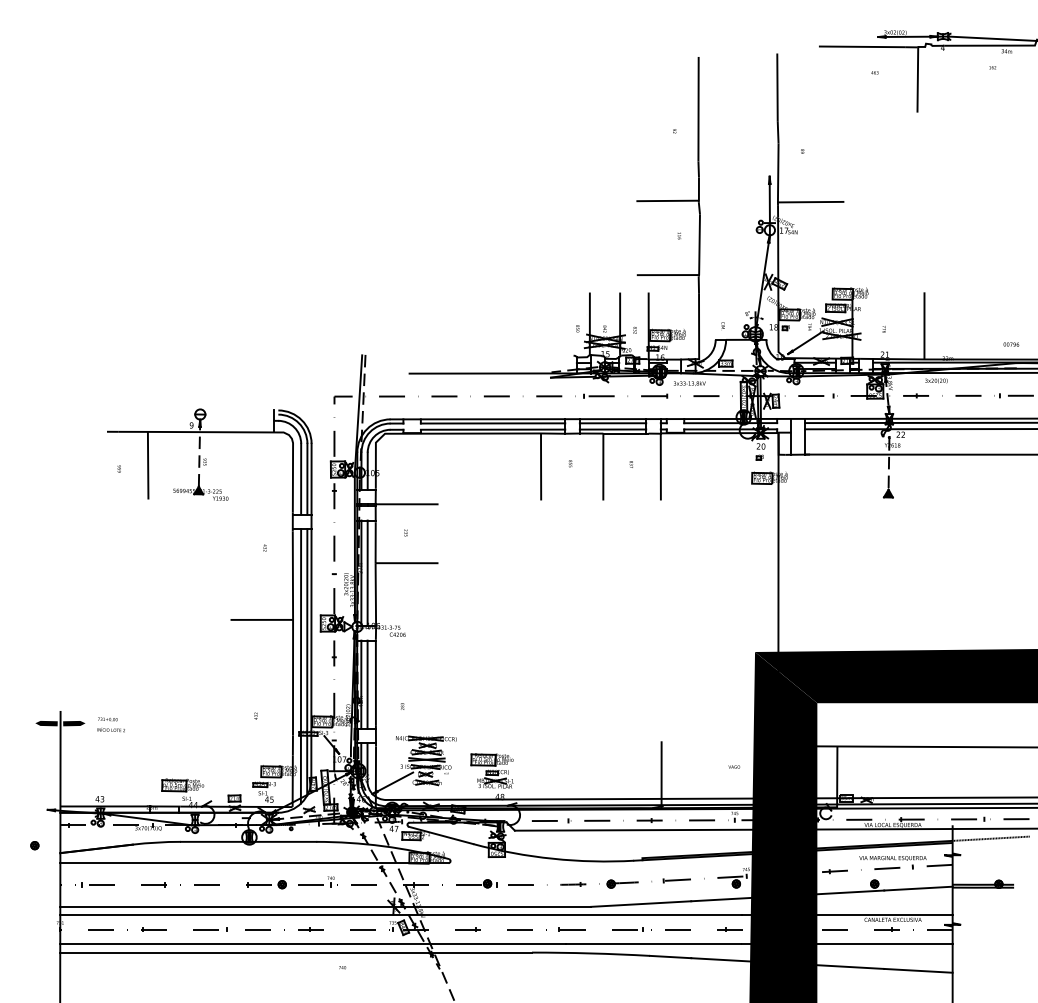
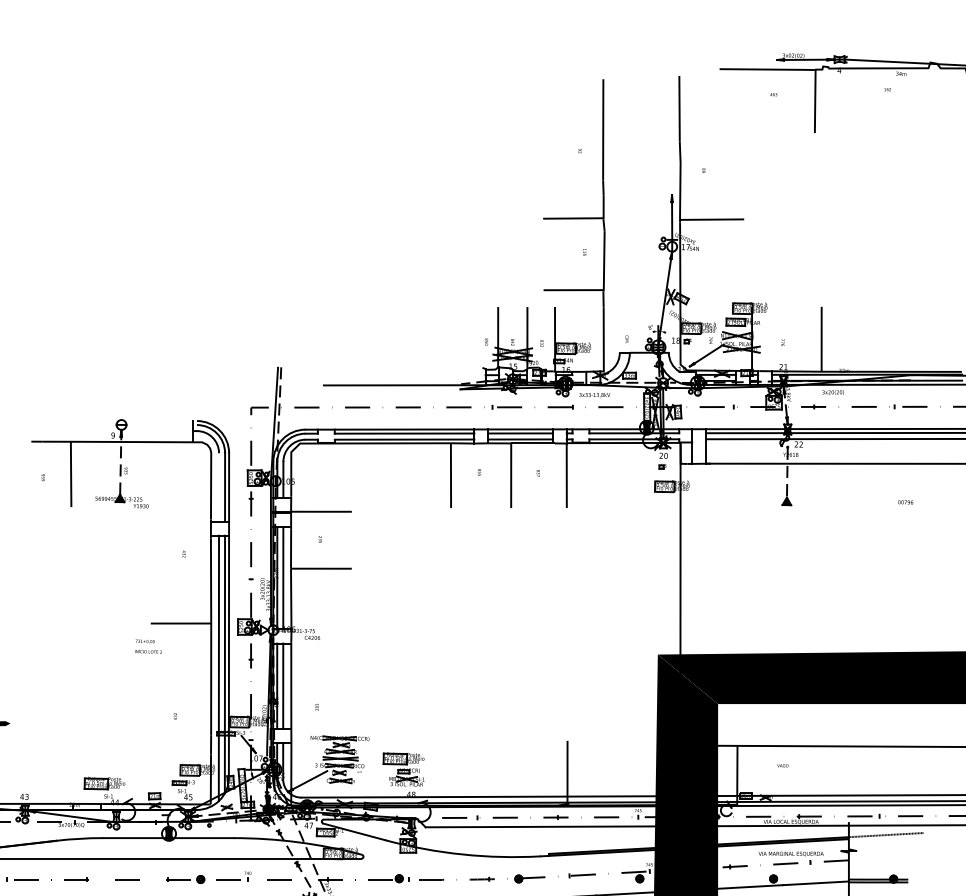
text: (1011, 344) -> (905, 502), moved
line: (301, 478) -> (219, 486), removed
text: (110, 724) -> (147, 646), moved
text: (734, 766) -> (783, 765), moved

